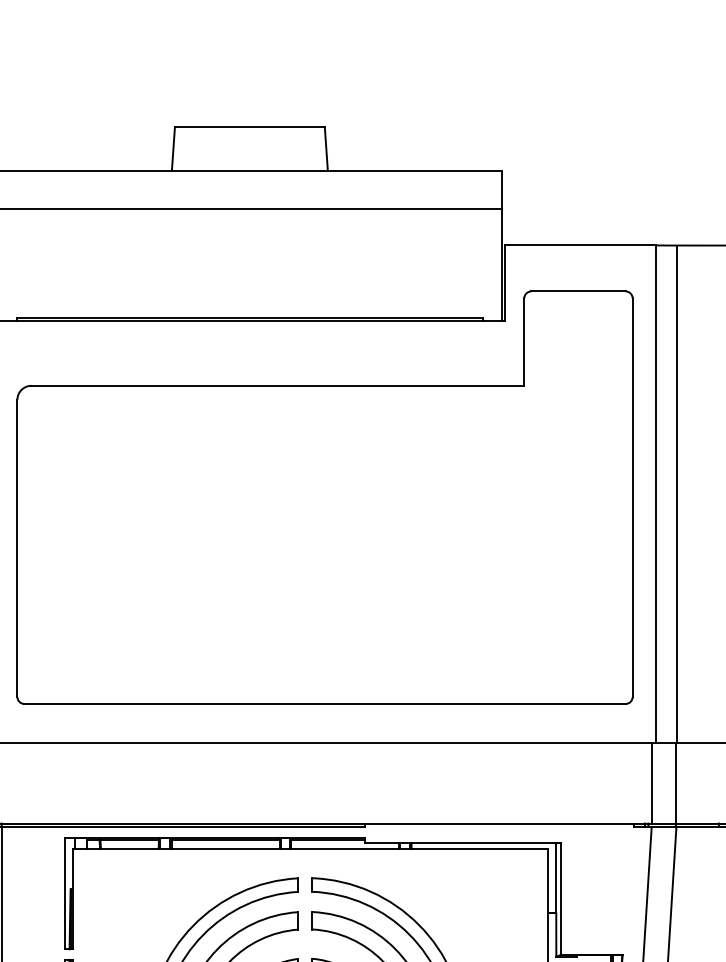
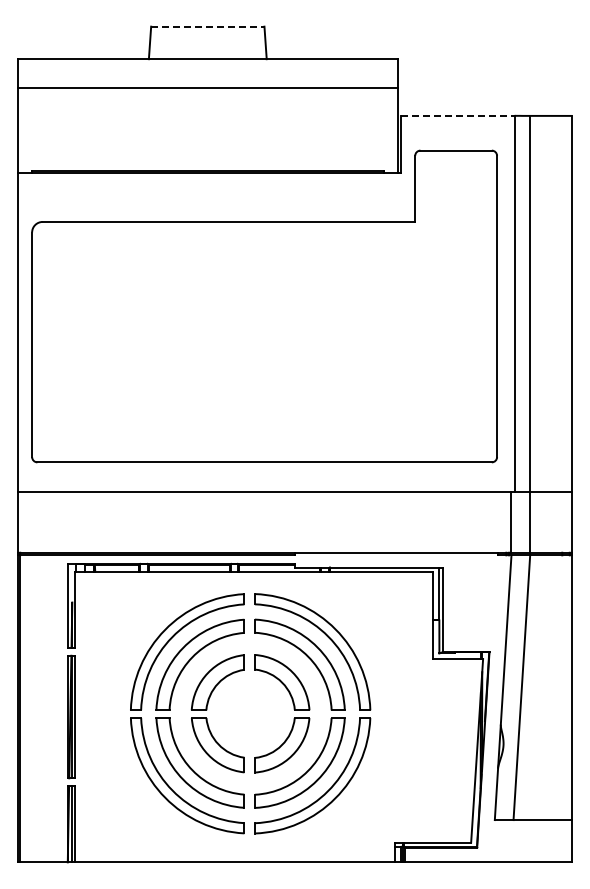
line: (249, 127) -> (207, 26), solid -> dashed
line: (580, 244) -> (457, 115), solid -> dashed

